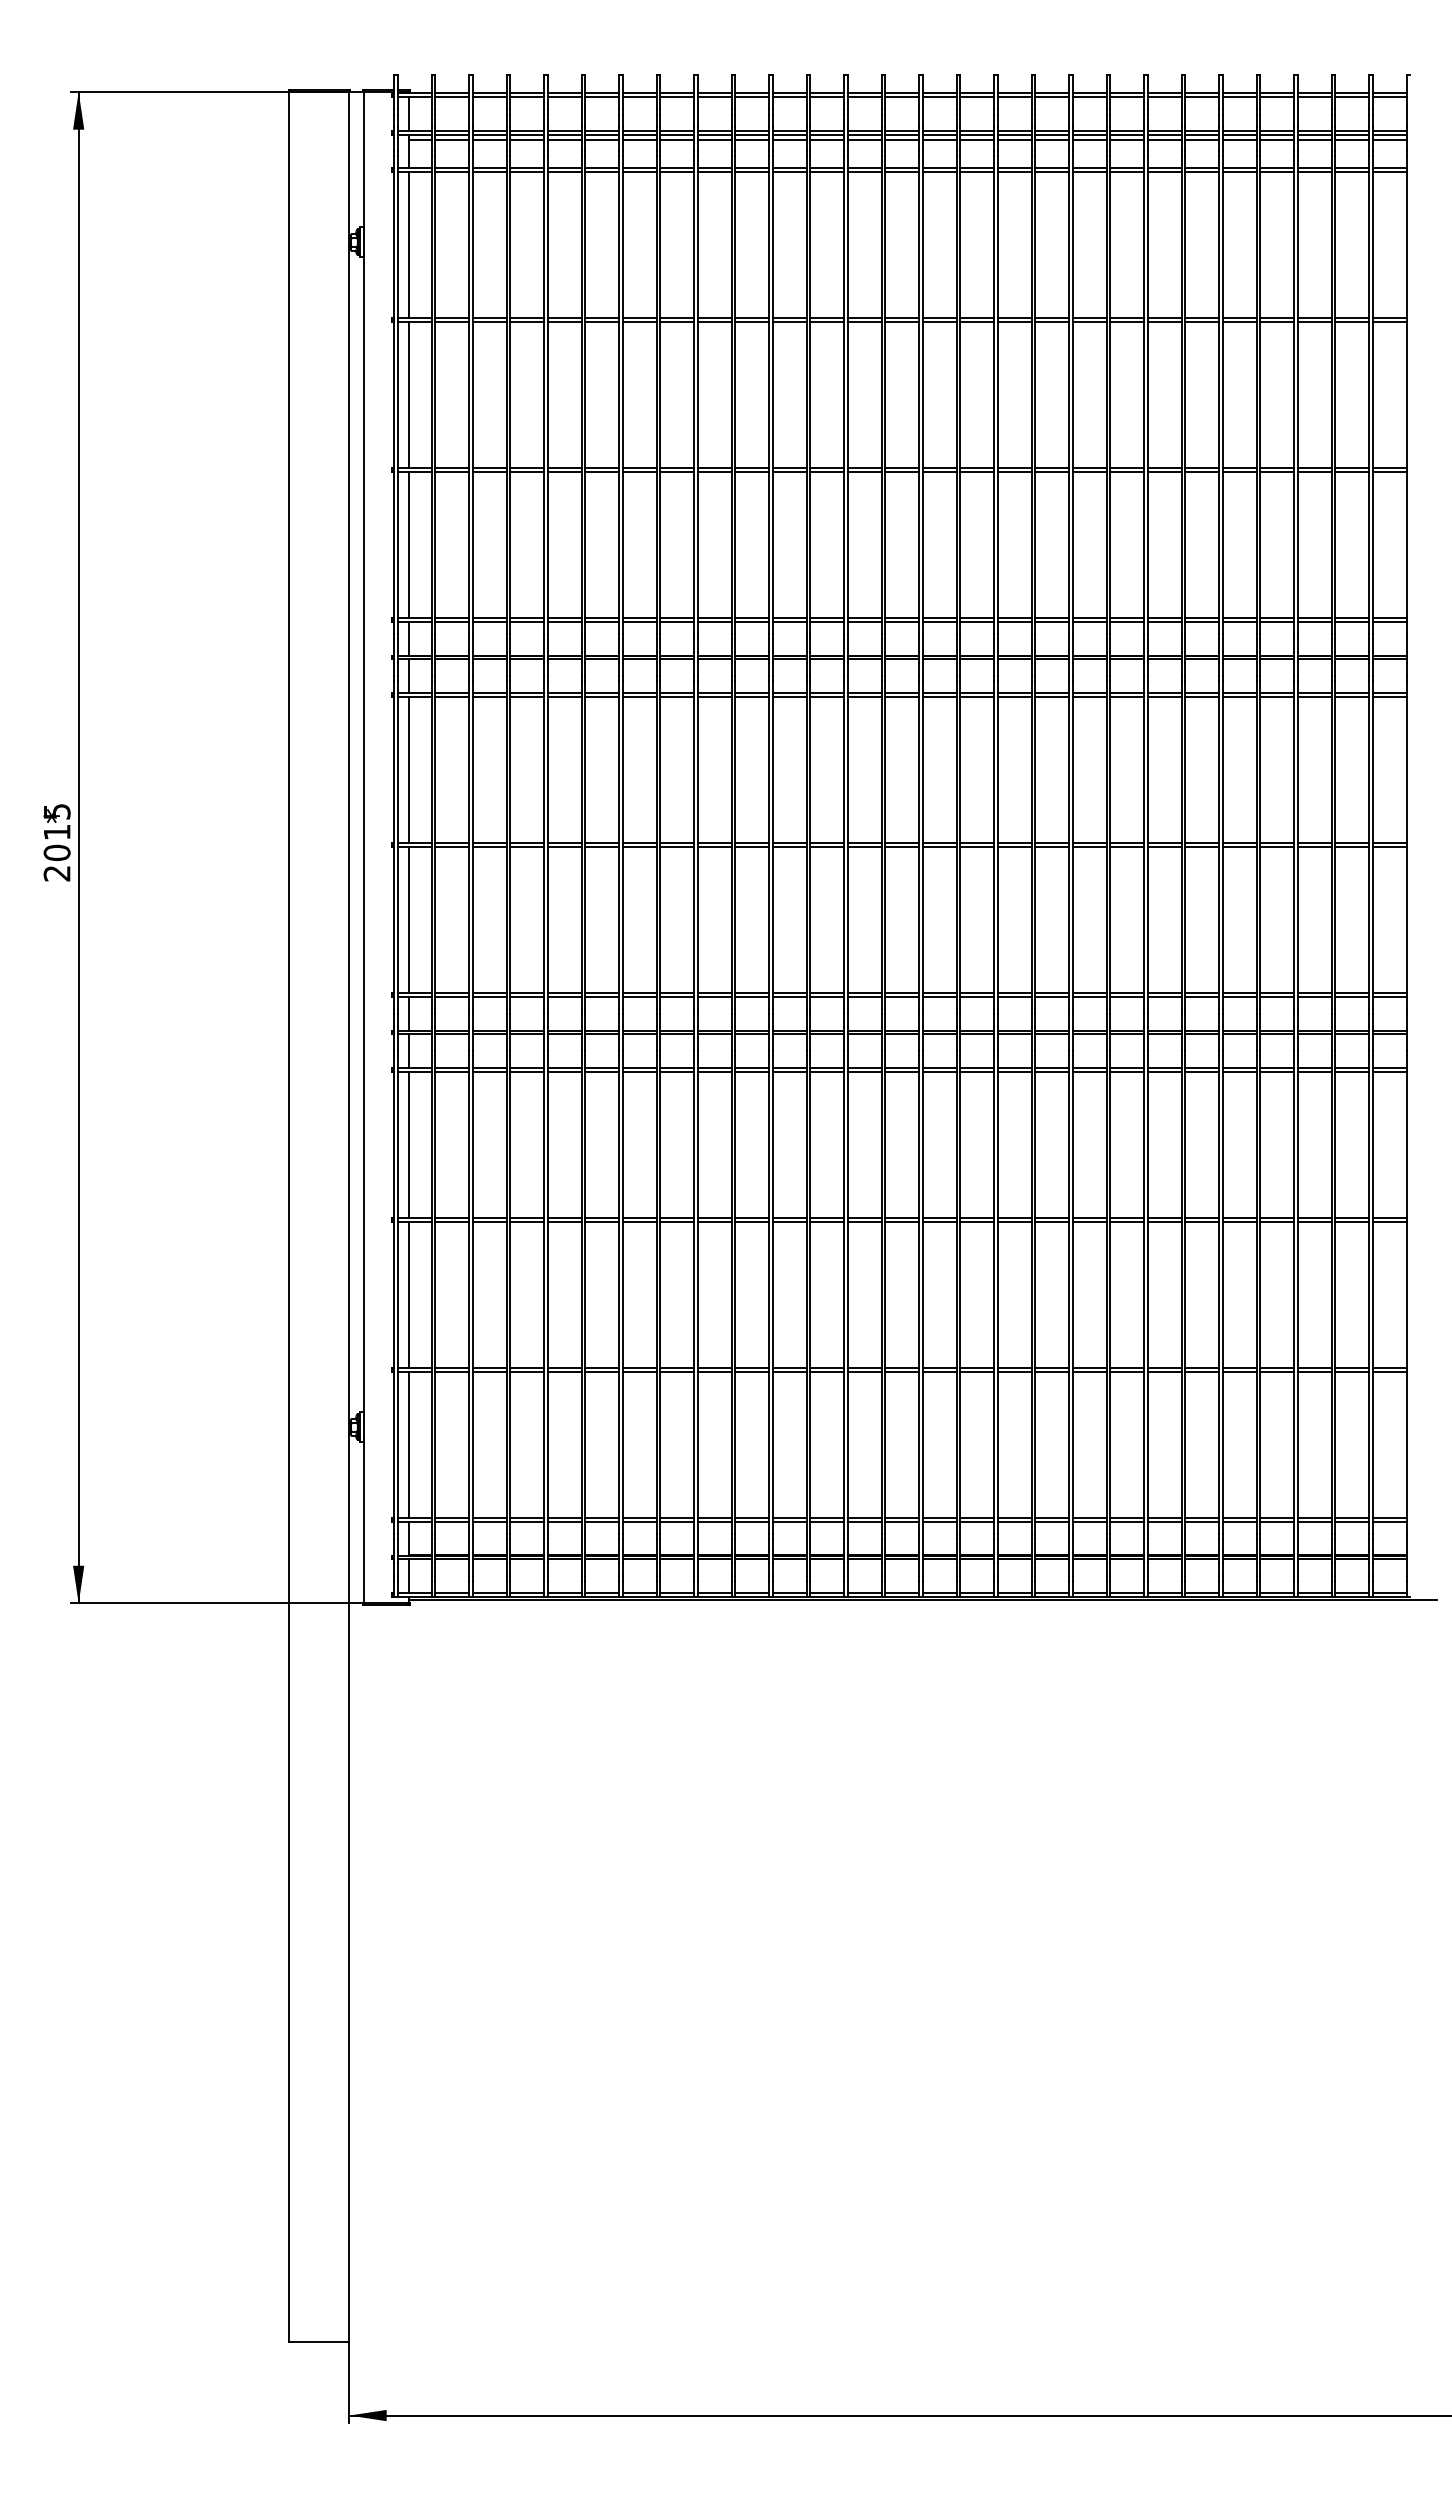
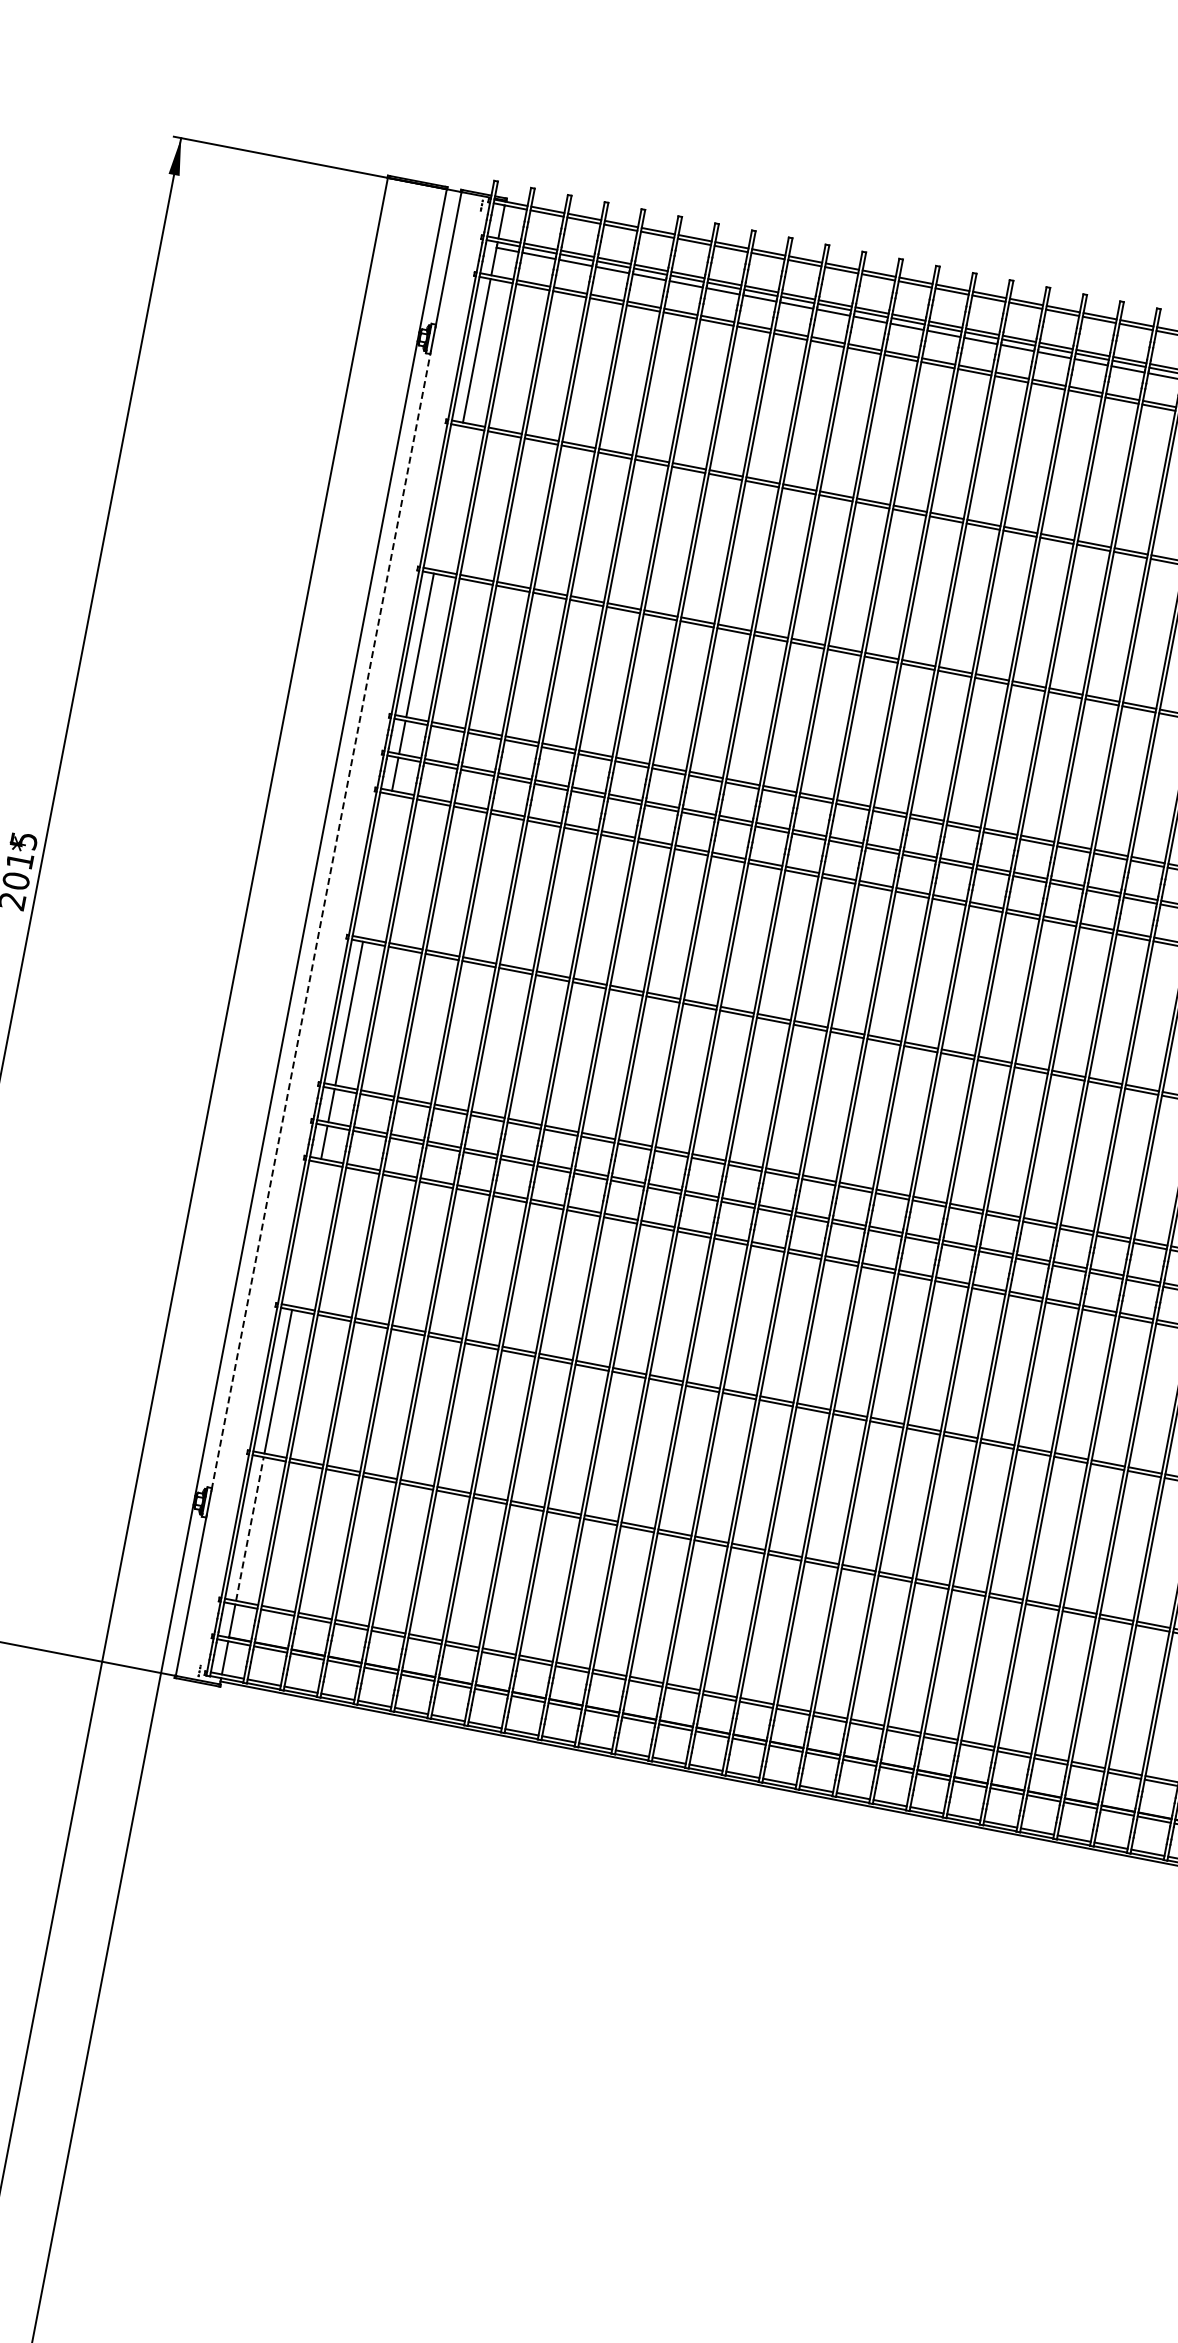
line: (409, 395) -> (448, 498), removed
line: (409, 769) -> (377, 865), removed
line: (364, 834) -> (321, 921), solid -> dashed
line: (409, 1144) -> (307, 1234), removed
line: (409, 1444) -> (250, 1528), solid -> dashed

